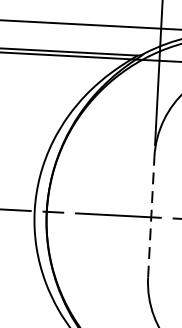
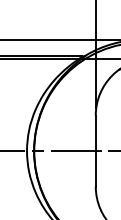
line: (150, 217) -> (95, 151), dashed -> solid

